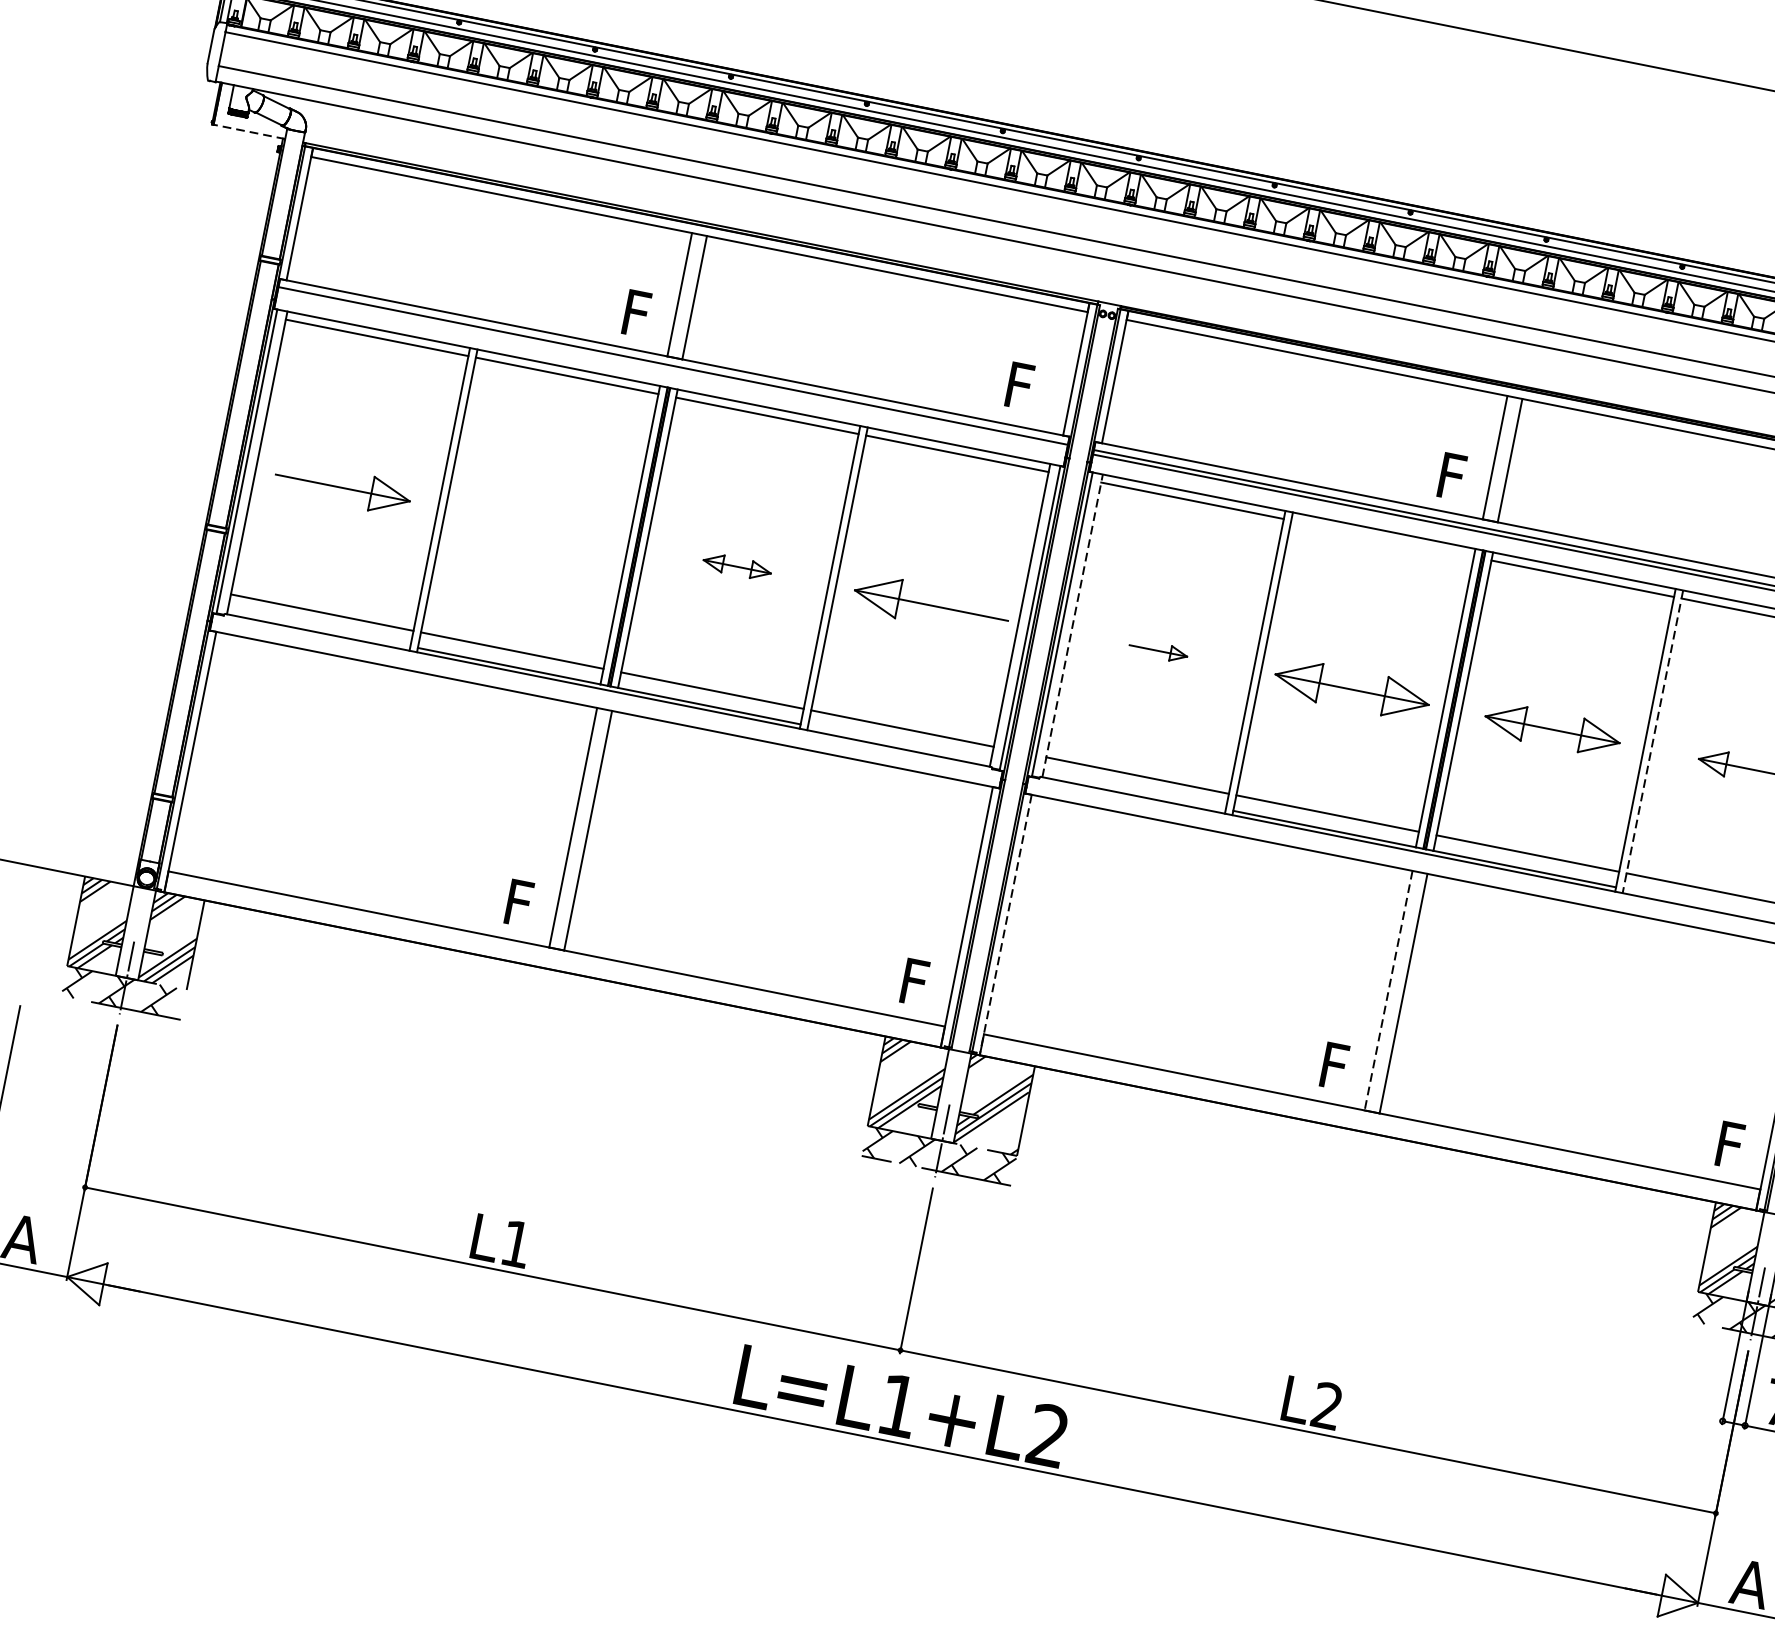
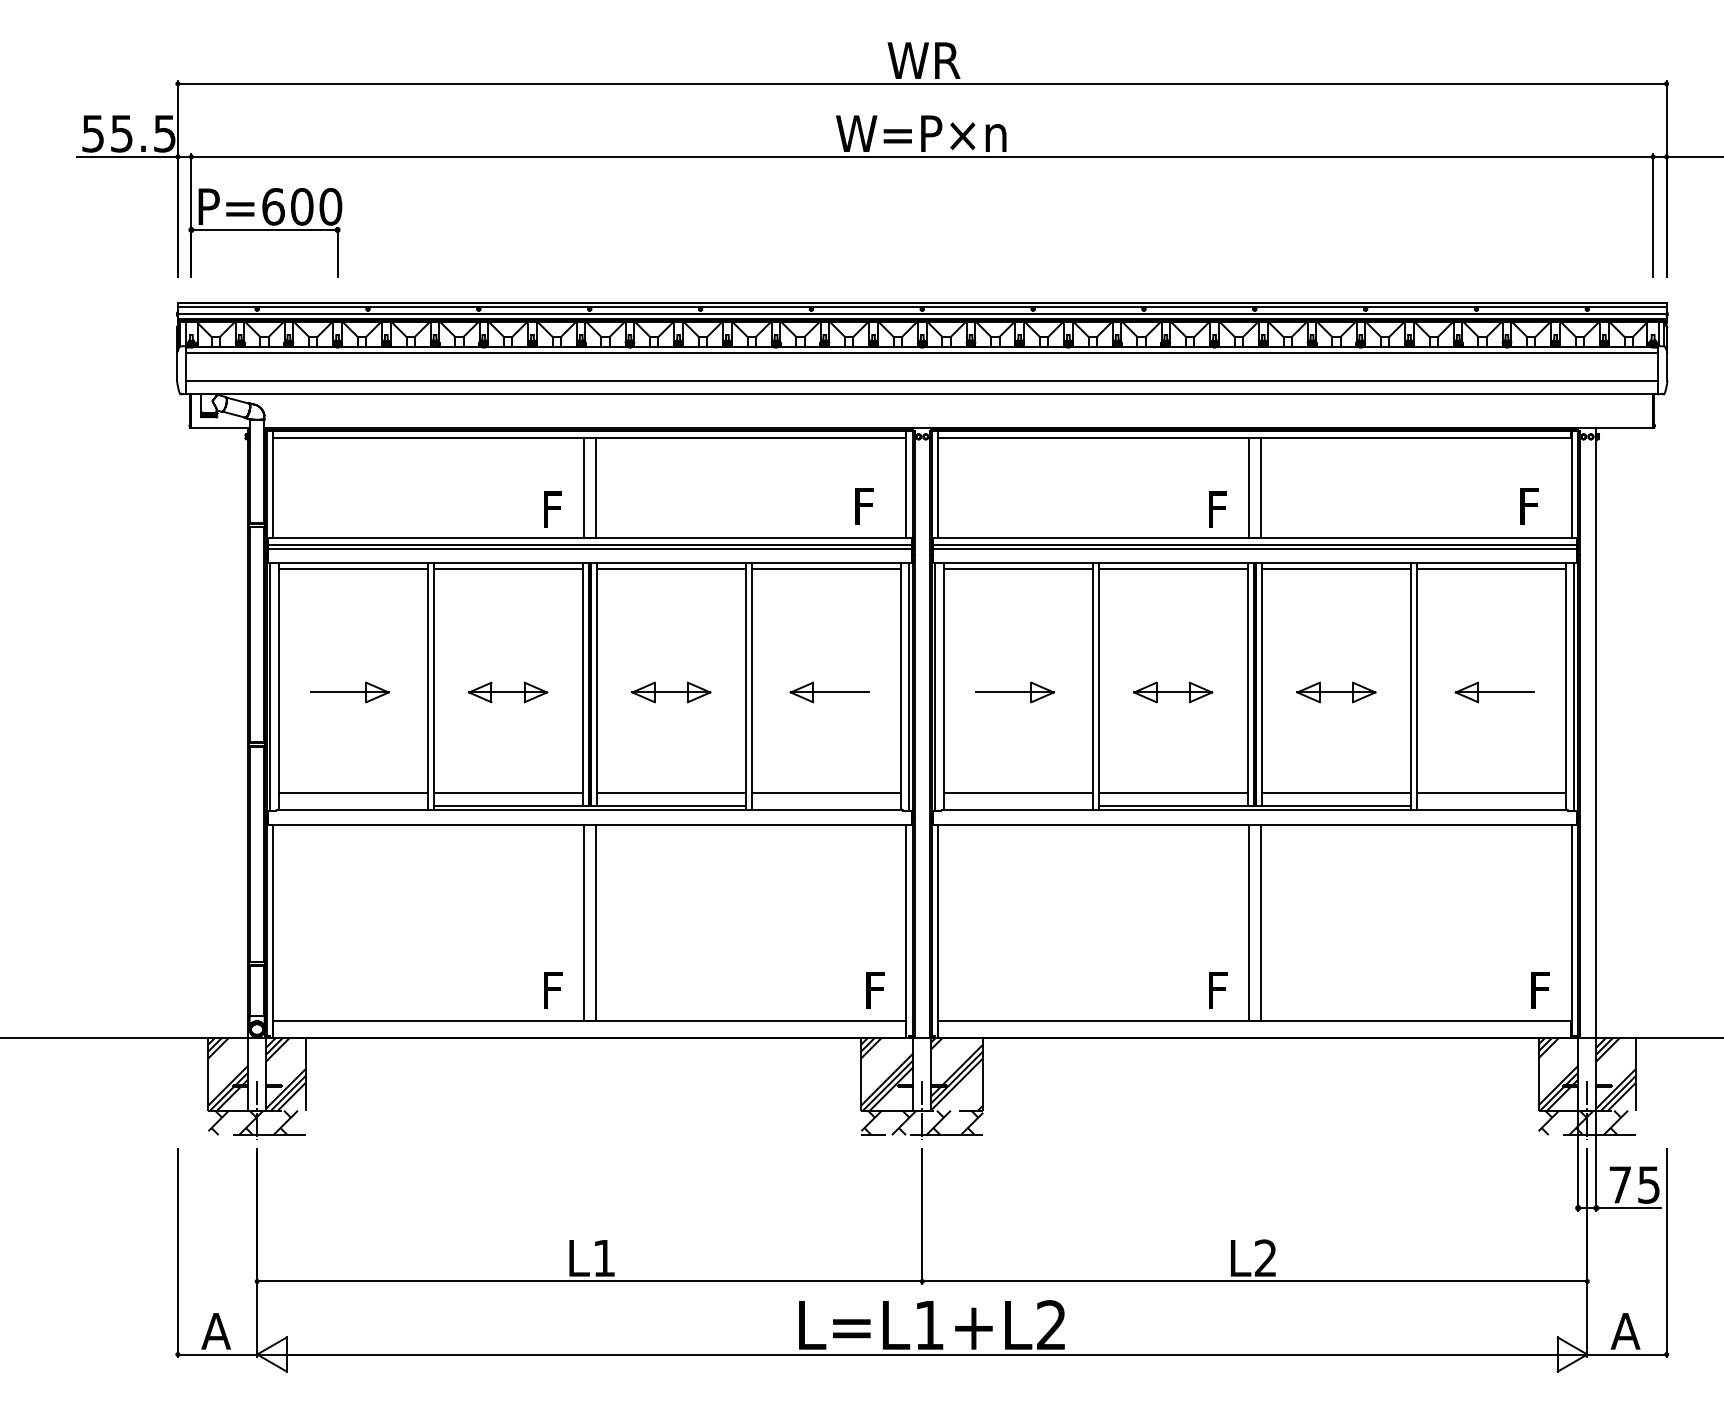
line: (249, 131) -> (220, 427), dashed -> solid
line: (672, 370) -> (589, 548), added
part: (342, 487) -> (349, 692), size x0.71
part: (537, 526) -> (508, 692), added
line: (1381, 538) -> (1172, 569), added
part: (737, 566) -> (671, 692), size x1.43
part: (931, 605) -> (829, 692), size x0.62
line: (1072, 624) -> (943, 685), dashed -> solid
part: (1157, 650) -> (1014, 692), size x1.67
part: (1352, 689) -> (1173, 692), size x0.62
part: (1552, 729) -> (1336, 692), size x0.71
line: (1652, 742) -> (1416, 686), dashed -> solid
line: (1006, 925) -> (938, 931), dashed -> solid
line: (1388, 990) -> (1248, 922), dashed -> solid

